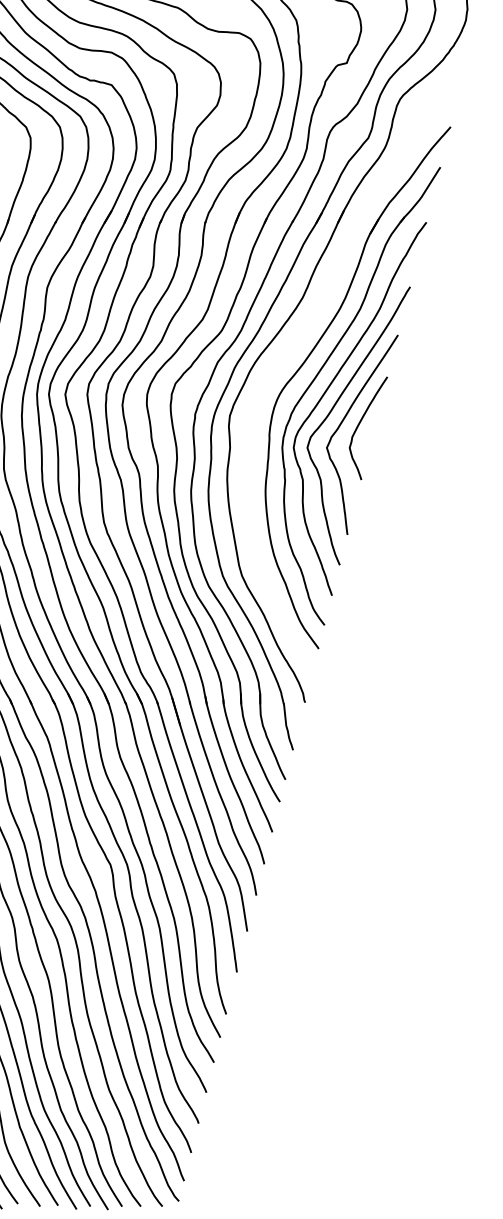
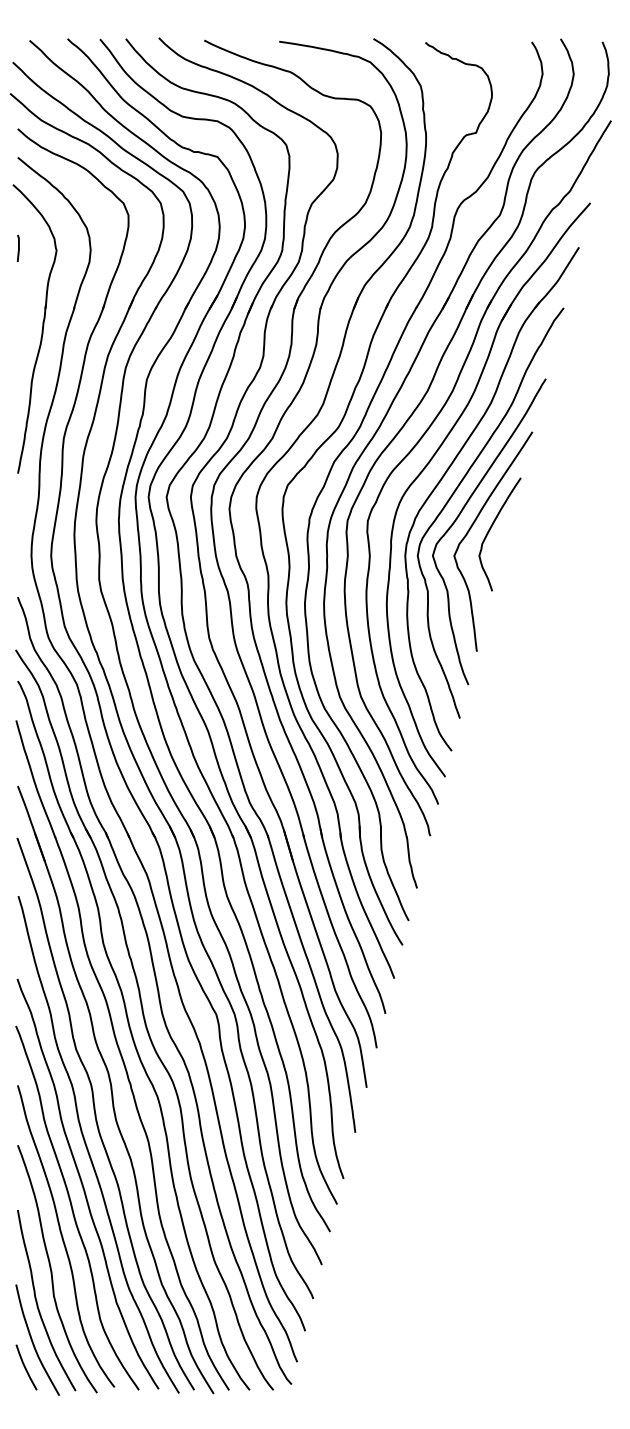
part: (306, 330) -> (431, 426), added

